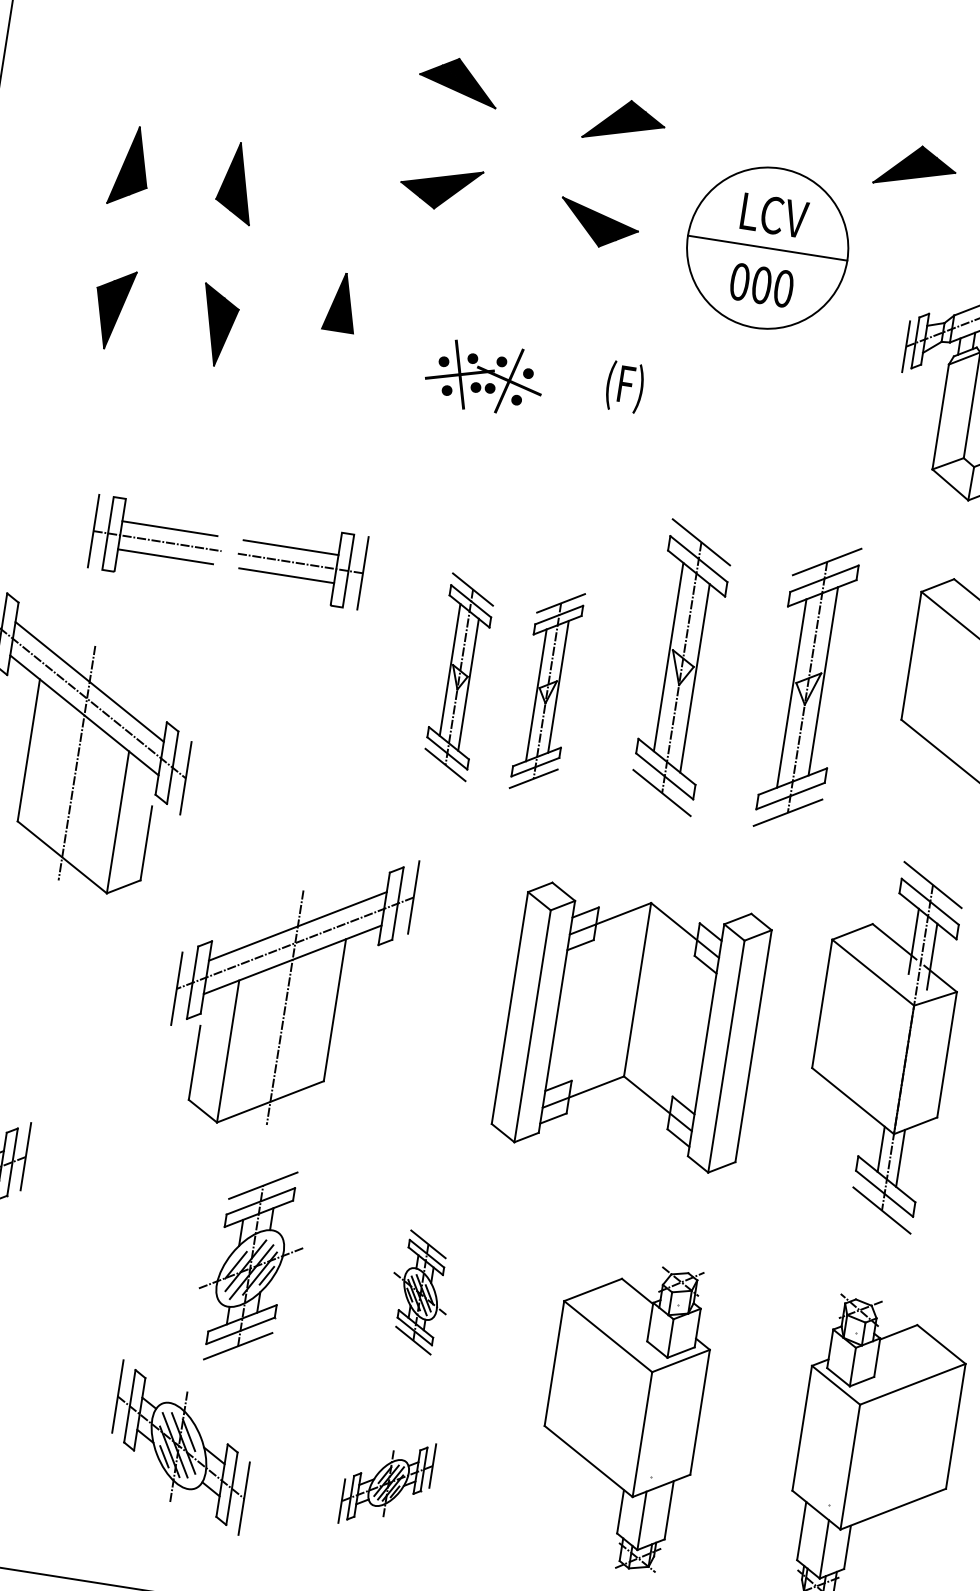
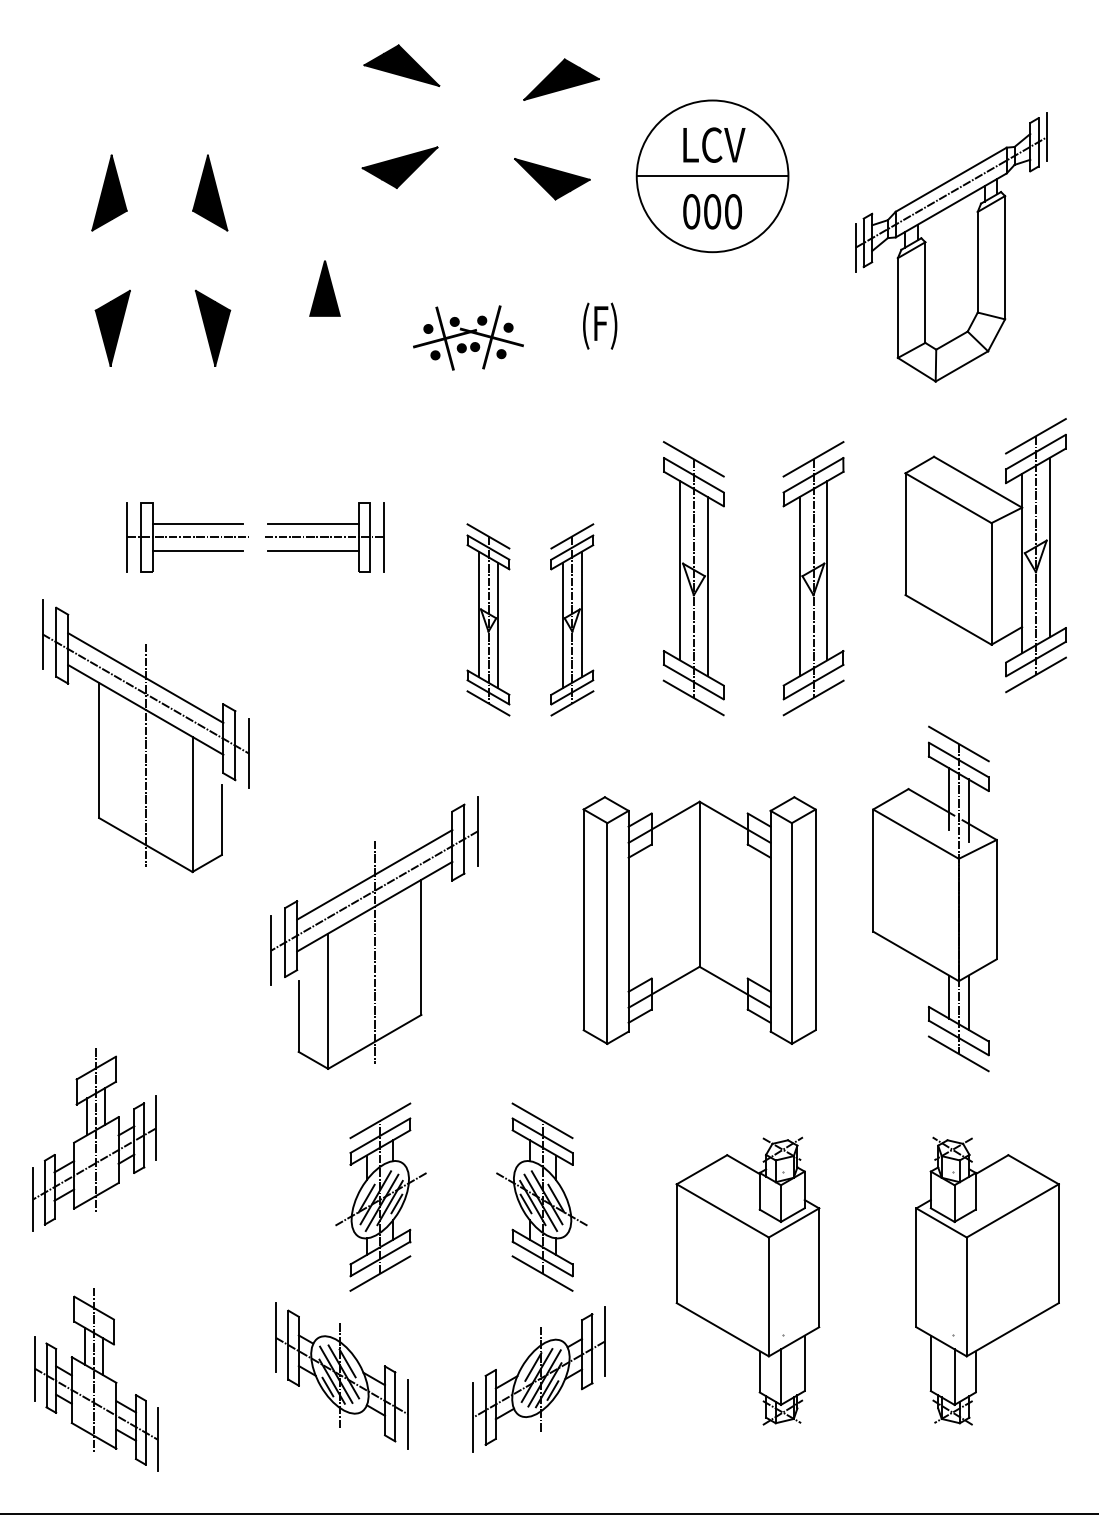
part: (915, 167) -> (838, 79), removed
part: (420, 1291) -> (541, 1196), size x1.67
part: (386, 1483) -> (538, 1379), size x1.67

